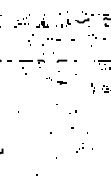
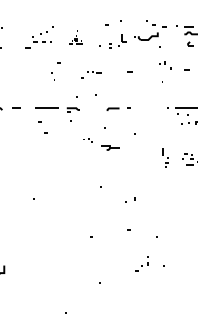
part: (42, 20) -> (75, 36), size x0.6
part: (51, 41) -> (91, 74), size x0.6
part: (66, 60) -> (118, 108), size x0.7

